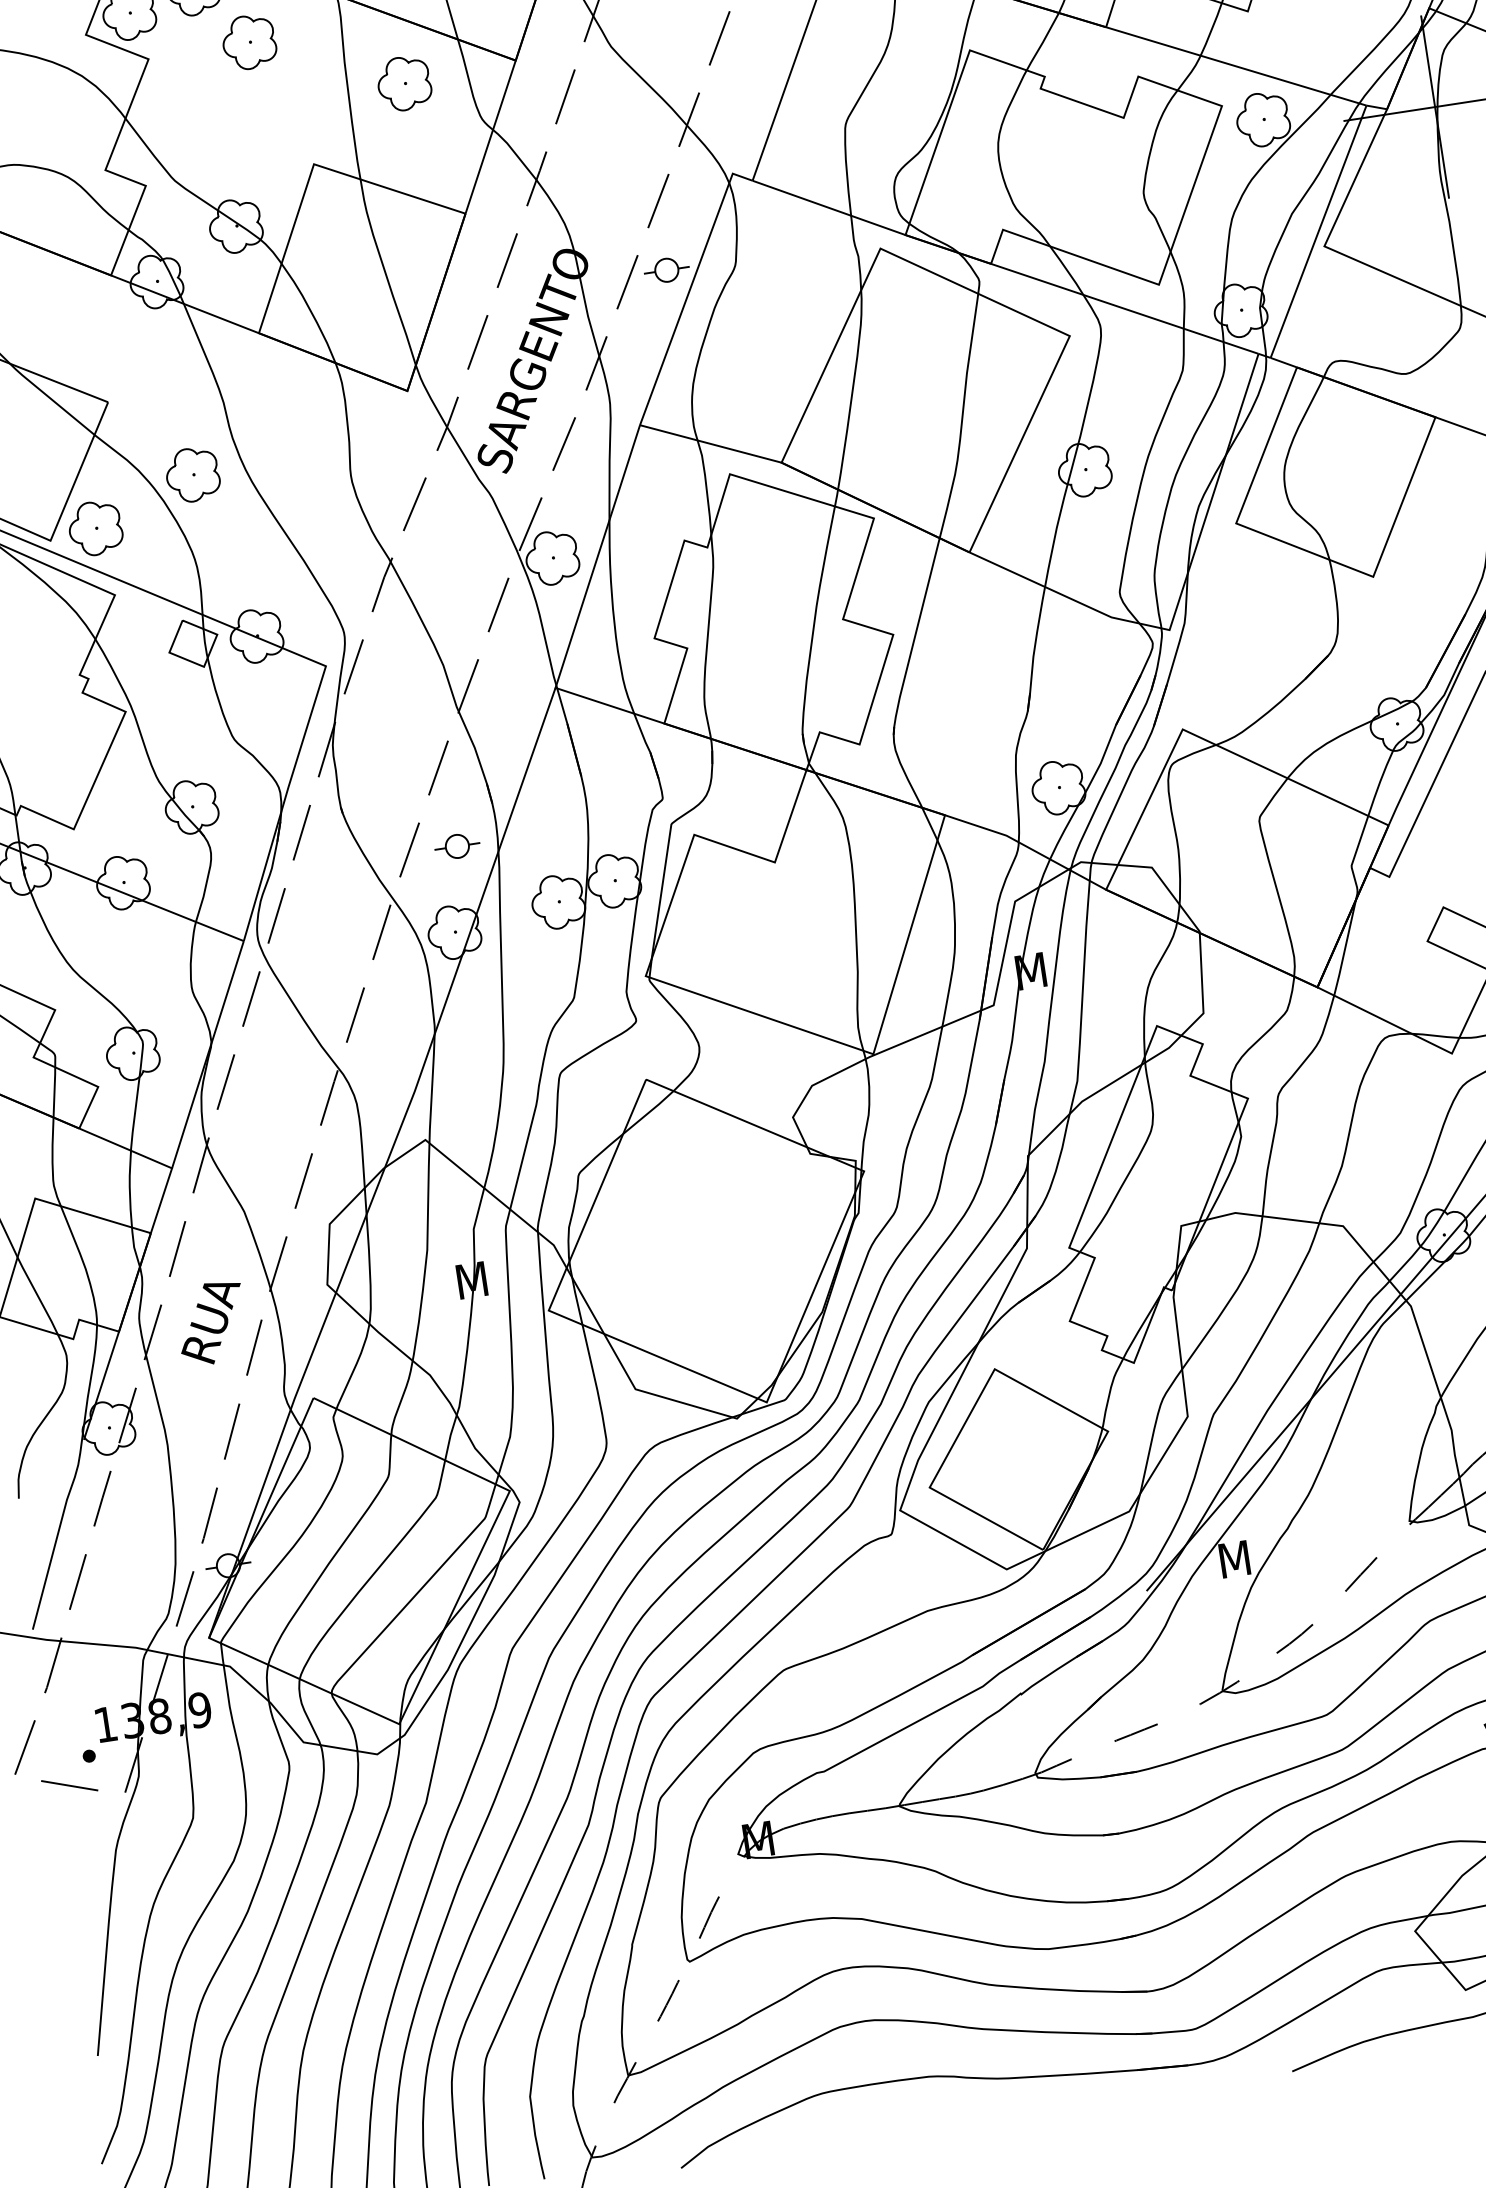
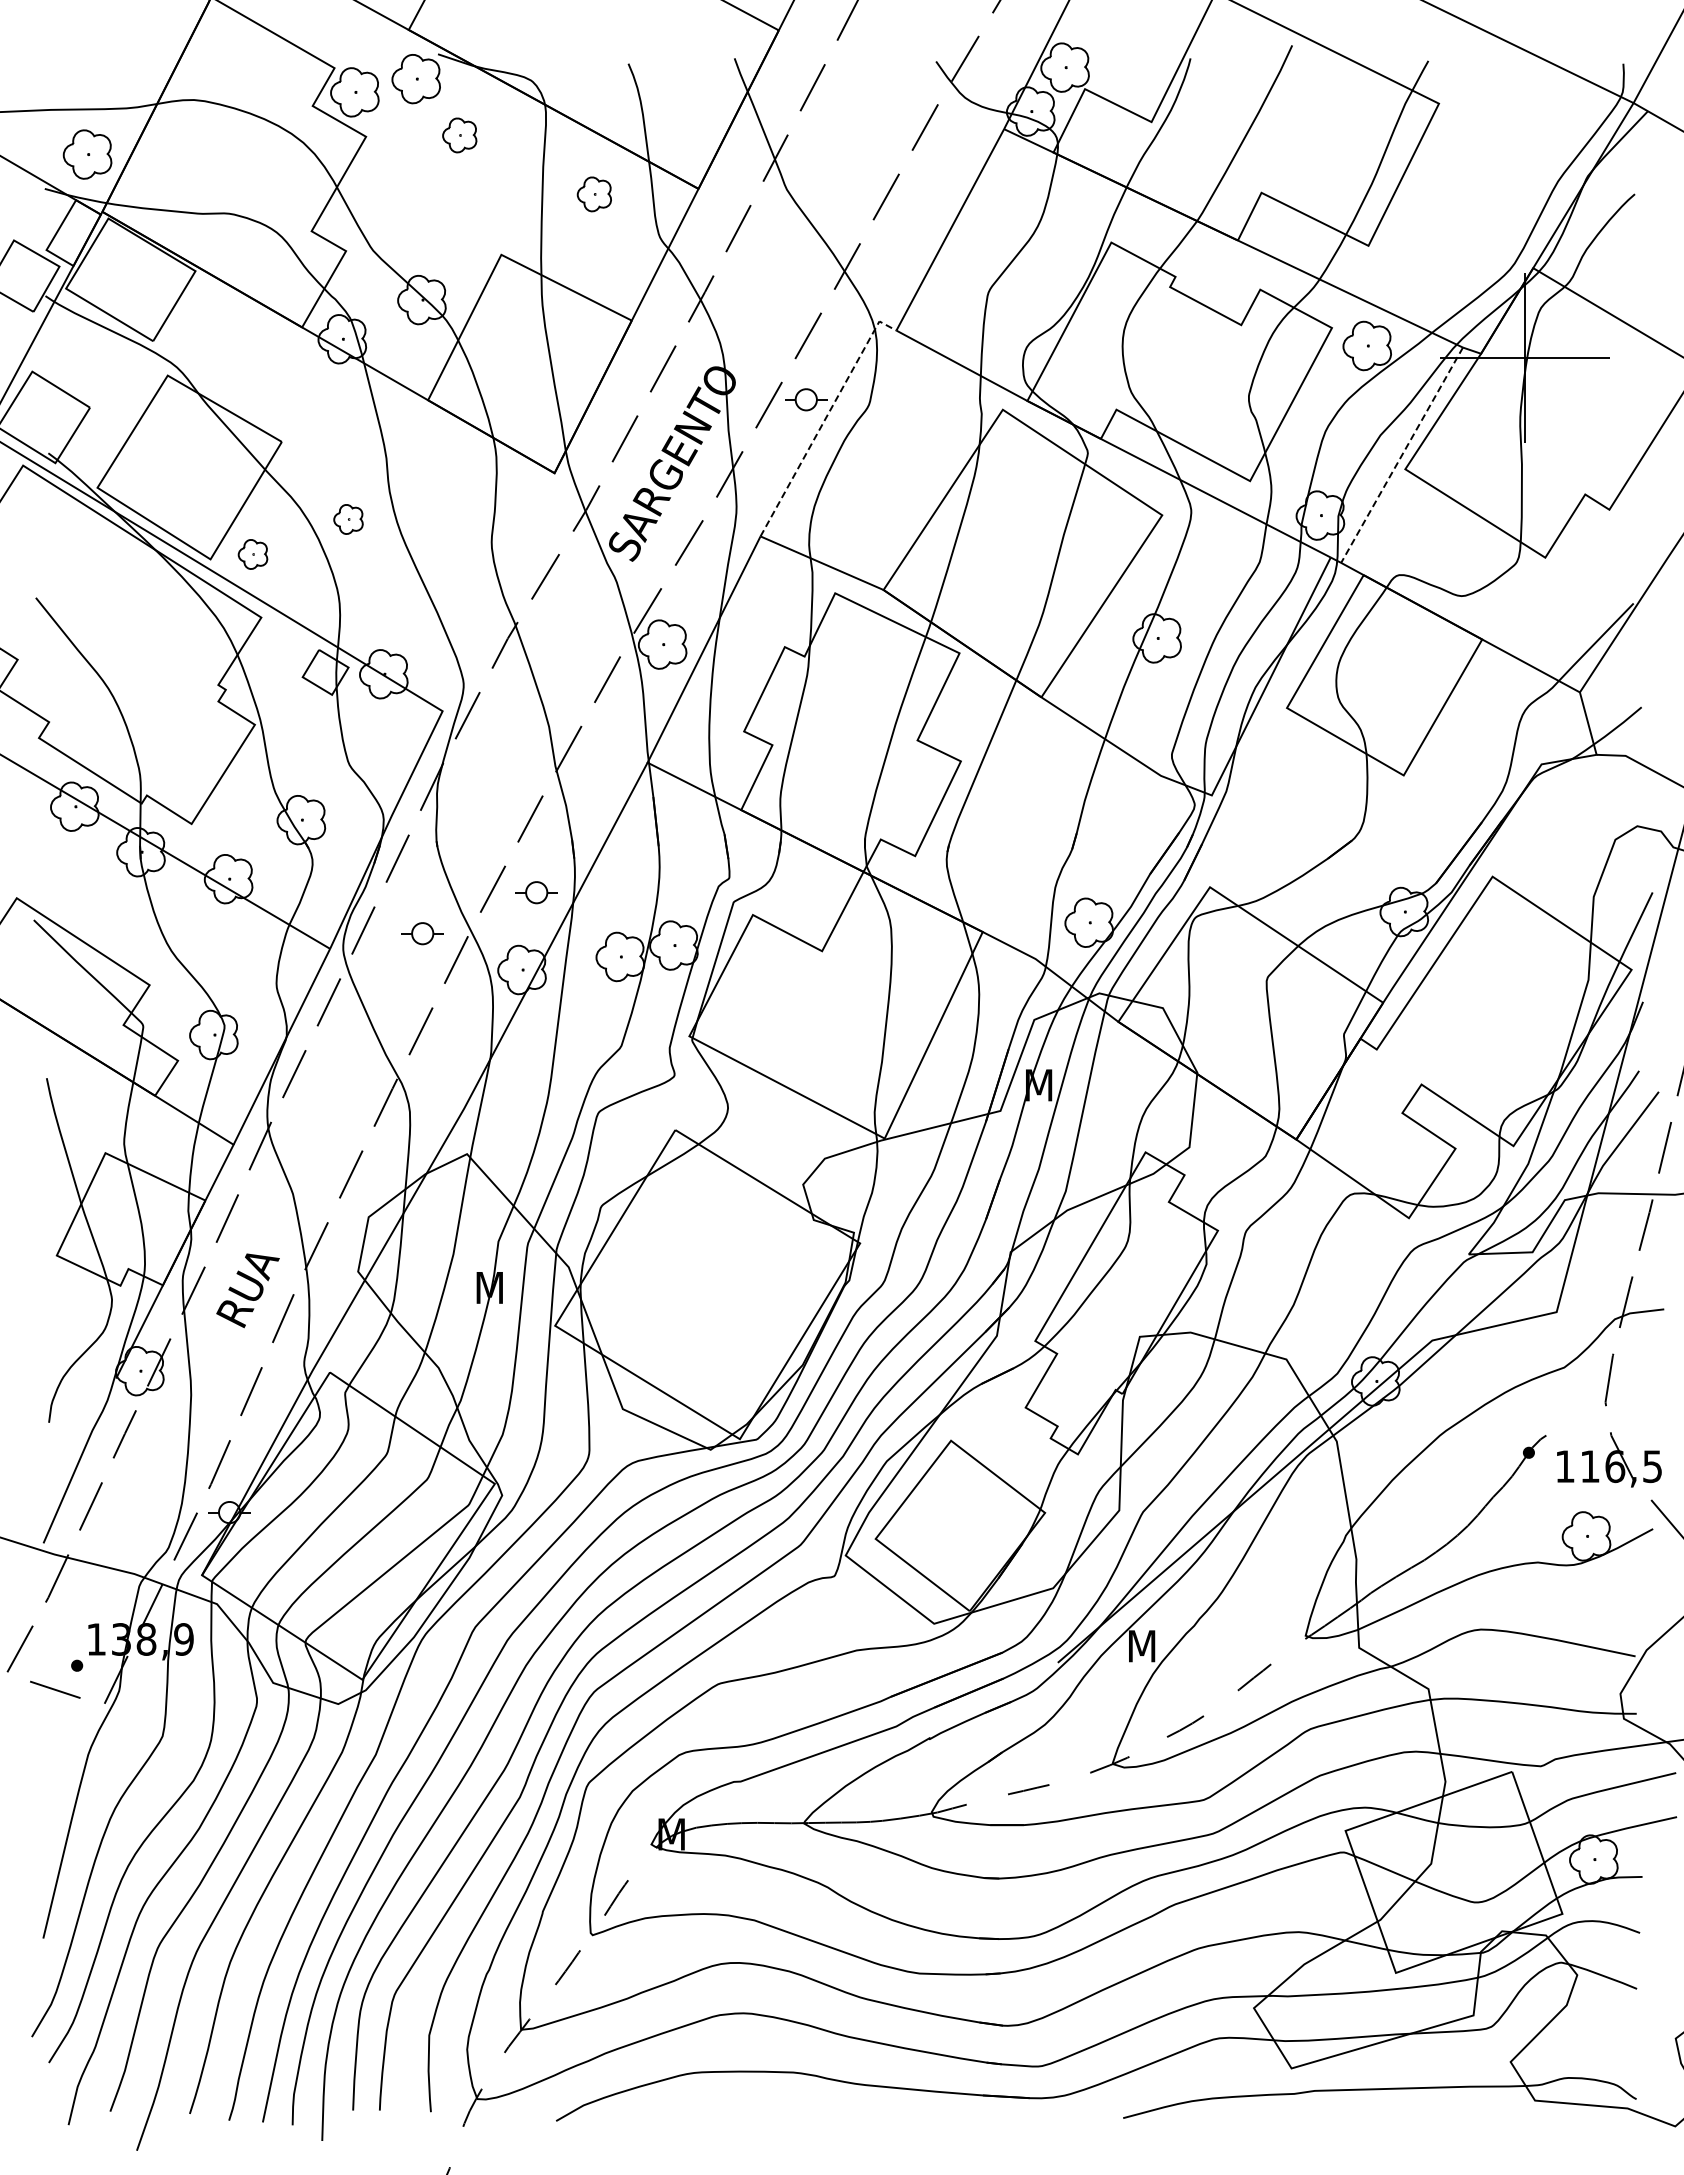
part: (249, 42) -> (459, 135), size x0.7
part: (404, 83) -> (594, 194), size x0.7
line: (1319, 231) -> (1402, 455), solid -> dashed
line: (690, 288) -> (825, 419), solid -> dashed
part: (192, 474) -> (348, 519), size x0.6
part: (94, 528) -> (252, 554), size x0.6
part: (340, 909) -> (422, 933), added

